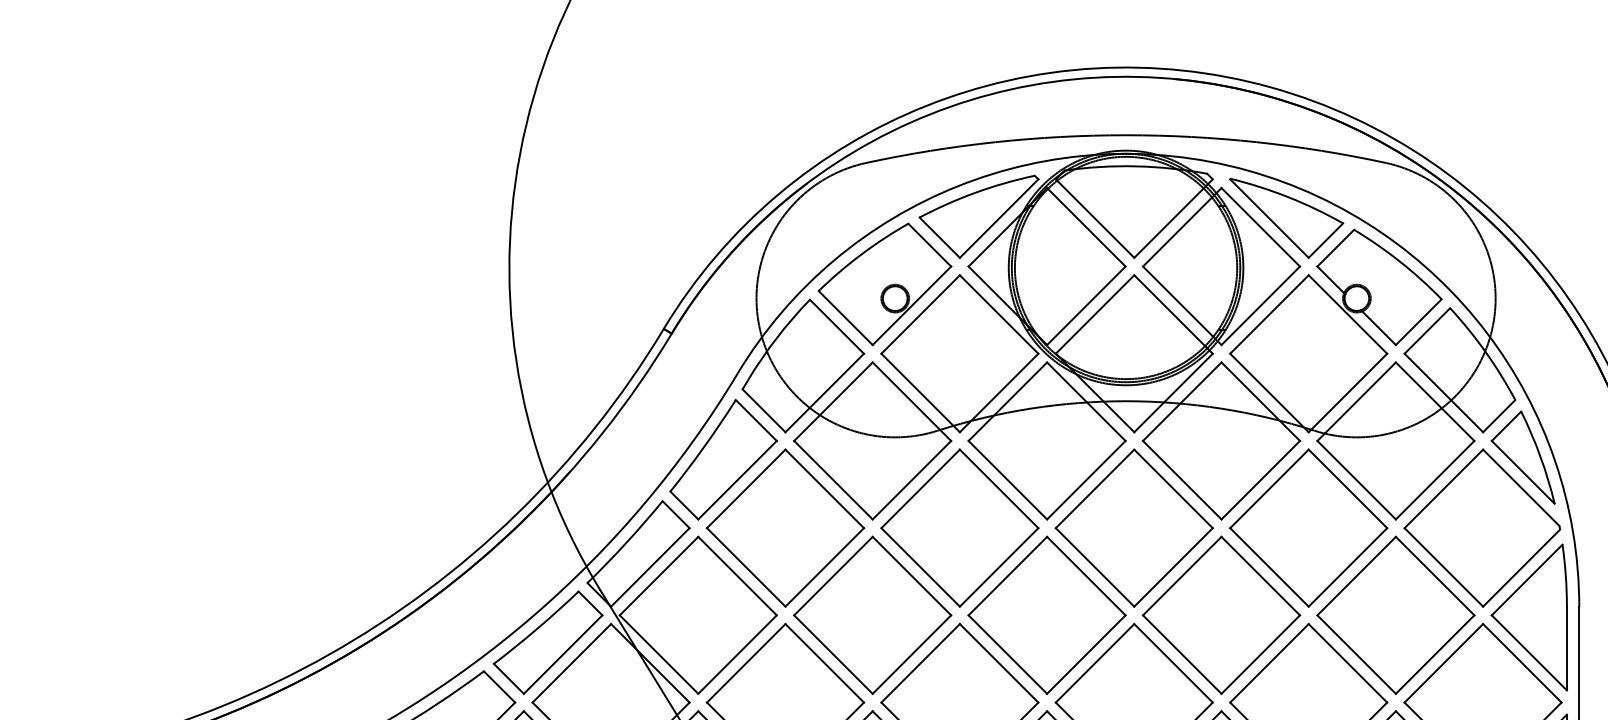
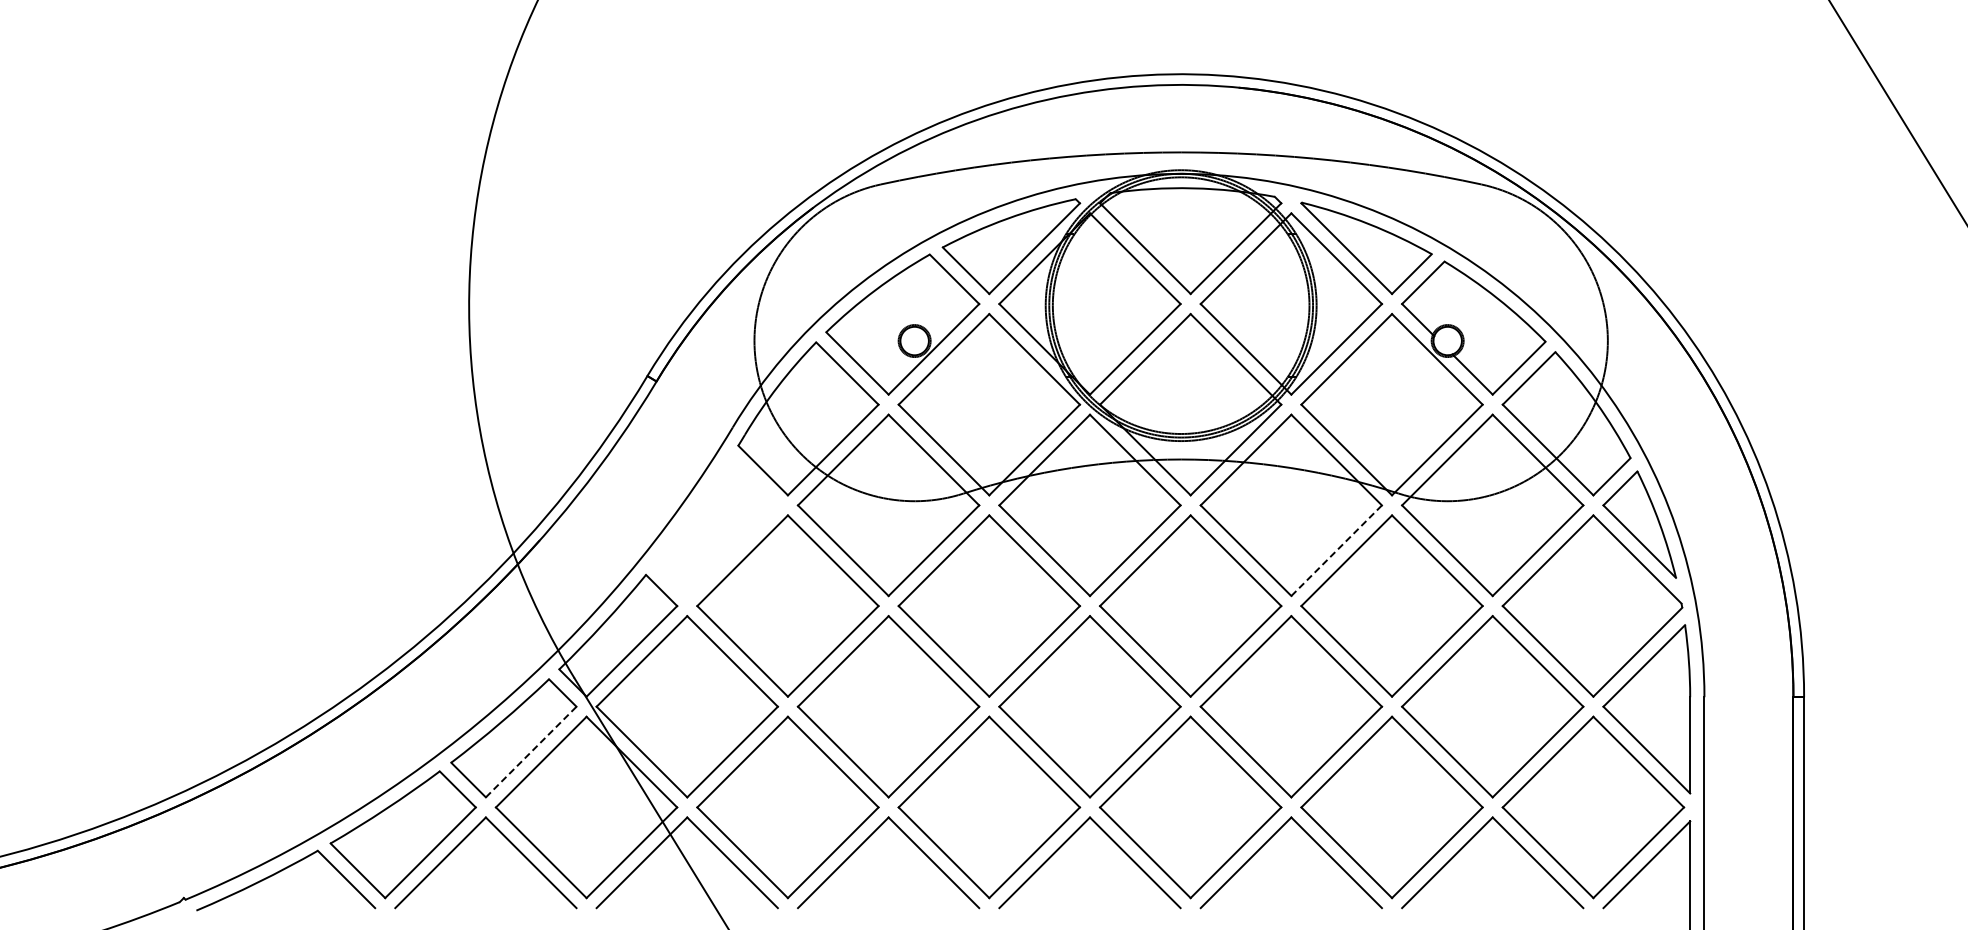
part: (723, 460) -> (716, 527), removed
line: (1261, 480) -> (1337, 550), solid -> dashed
line: (563, 654) -> (531, 751), solid -> dashed

